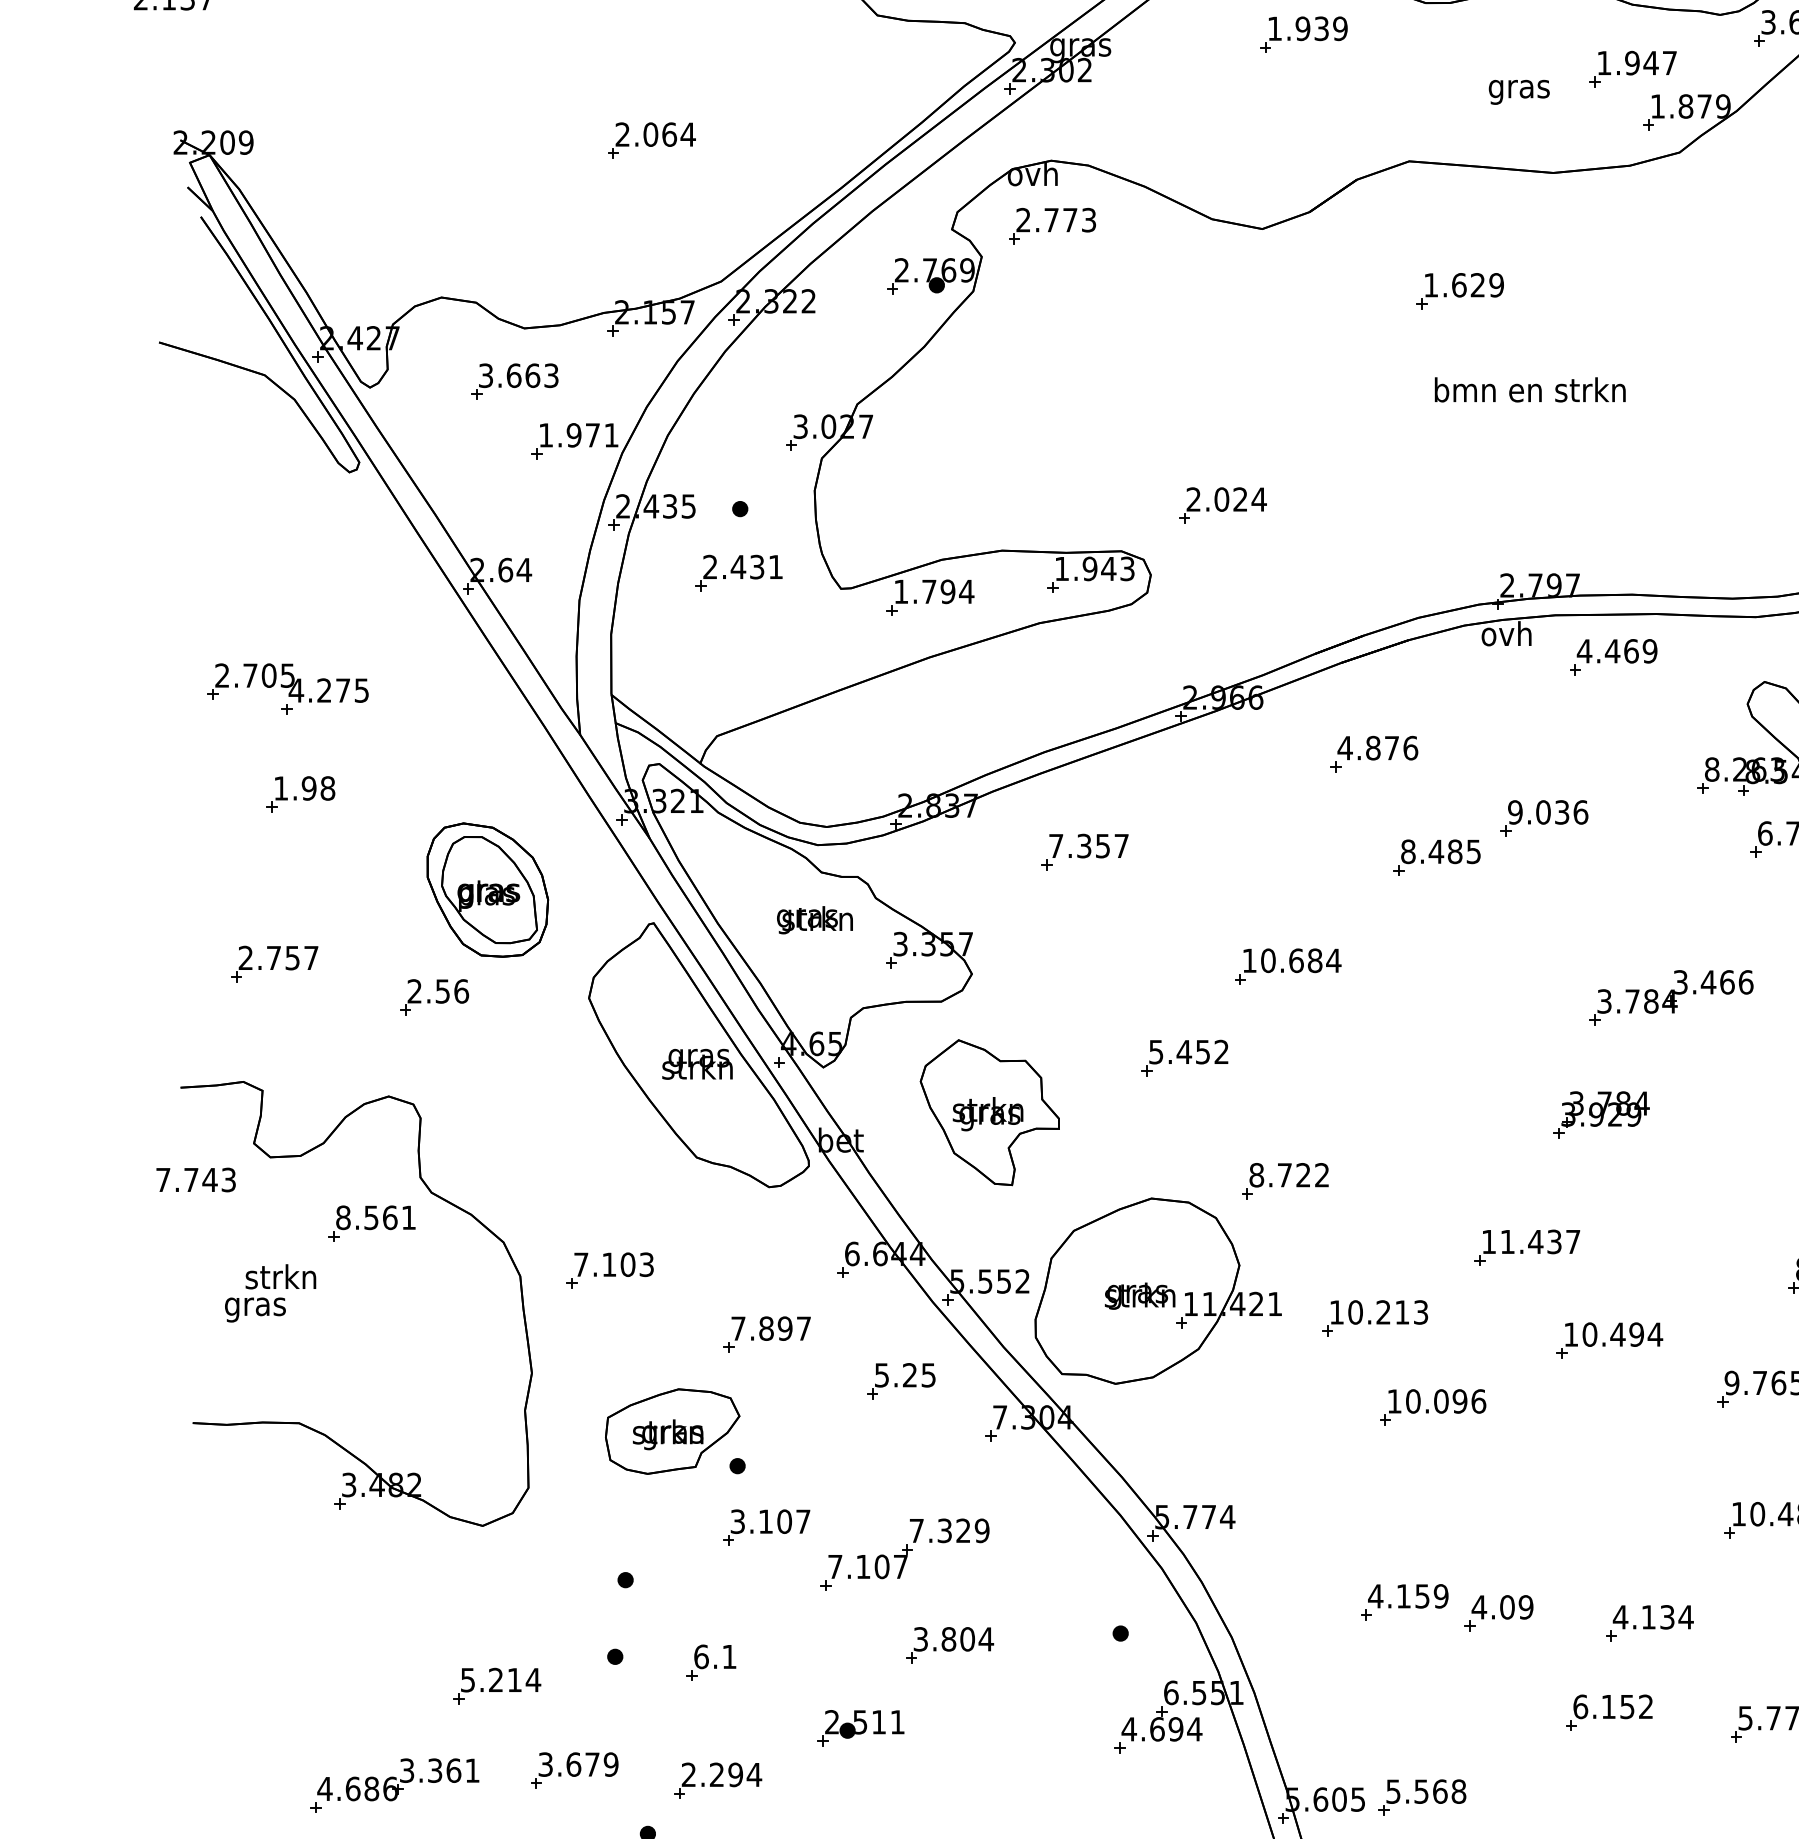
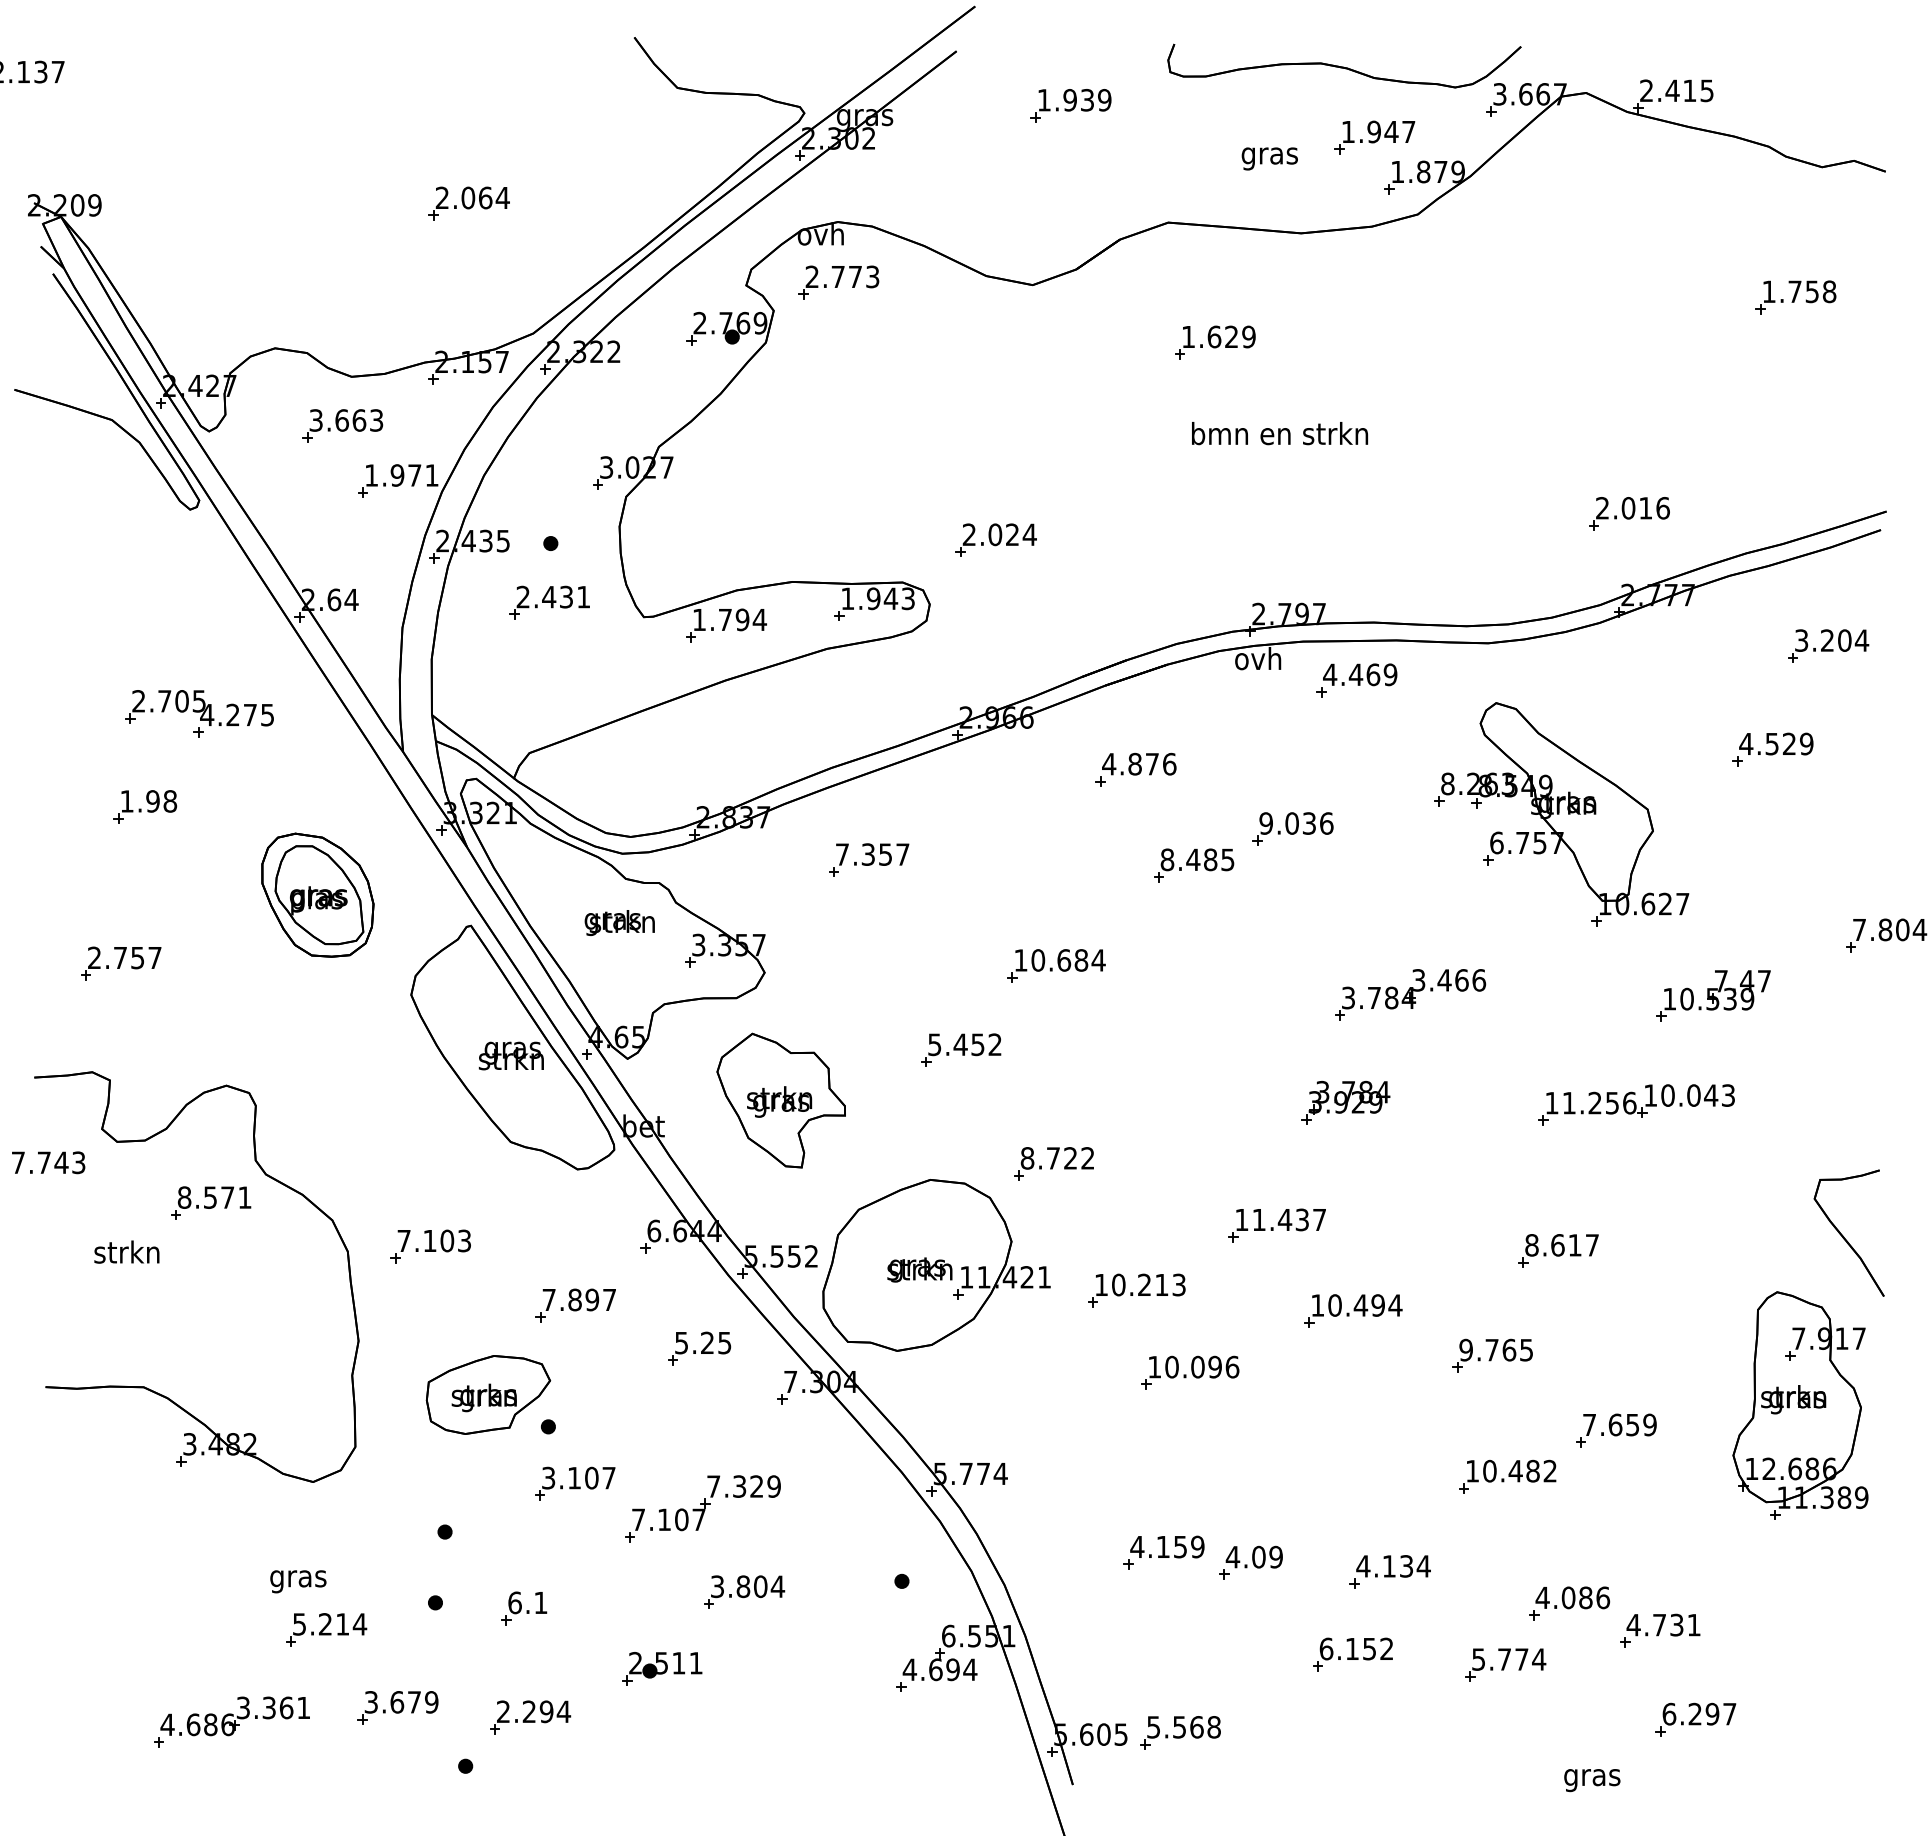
part: (288, 688) -> (199, 713), moved
part: (434, 996) -> (268, 993), removed
text: (389, 1217) -> (227, 1197), 8.561 -> 8.571
text: (255, 1309) -> (298, 1581), moved

